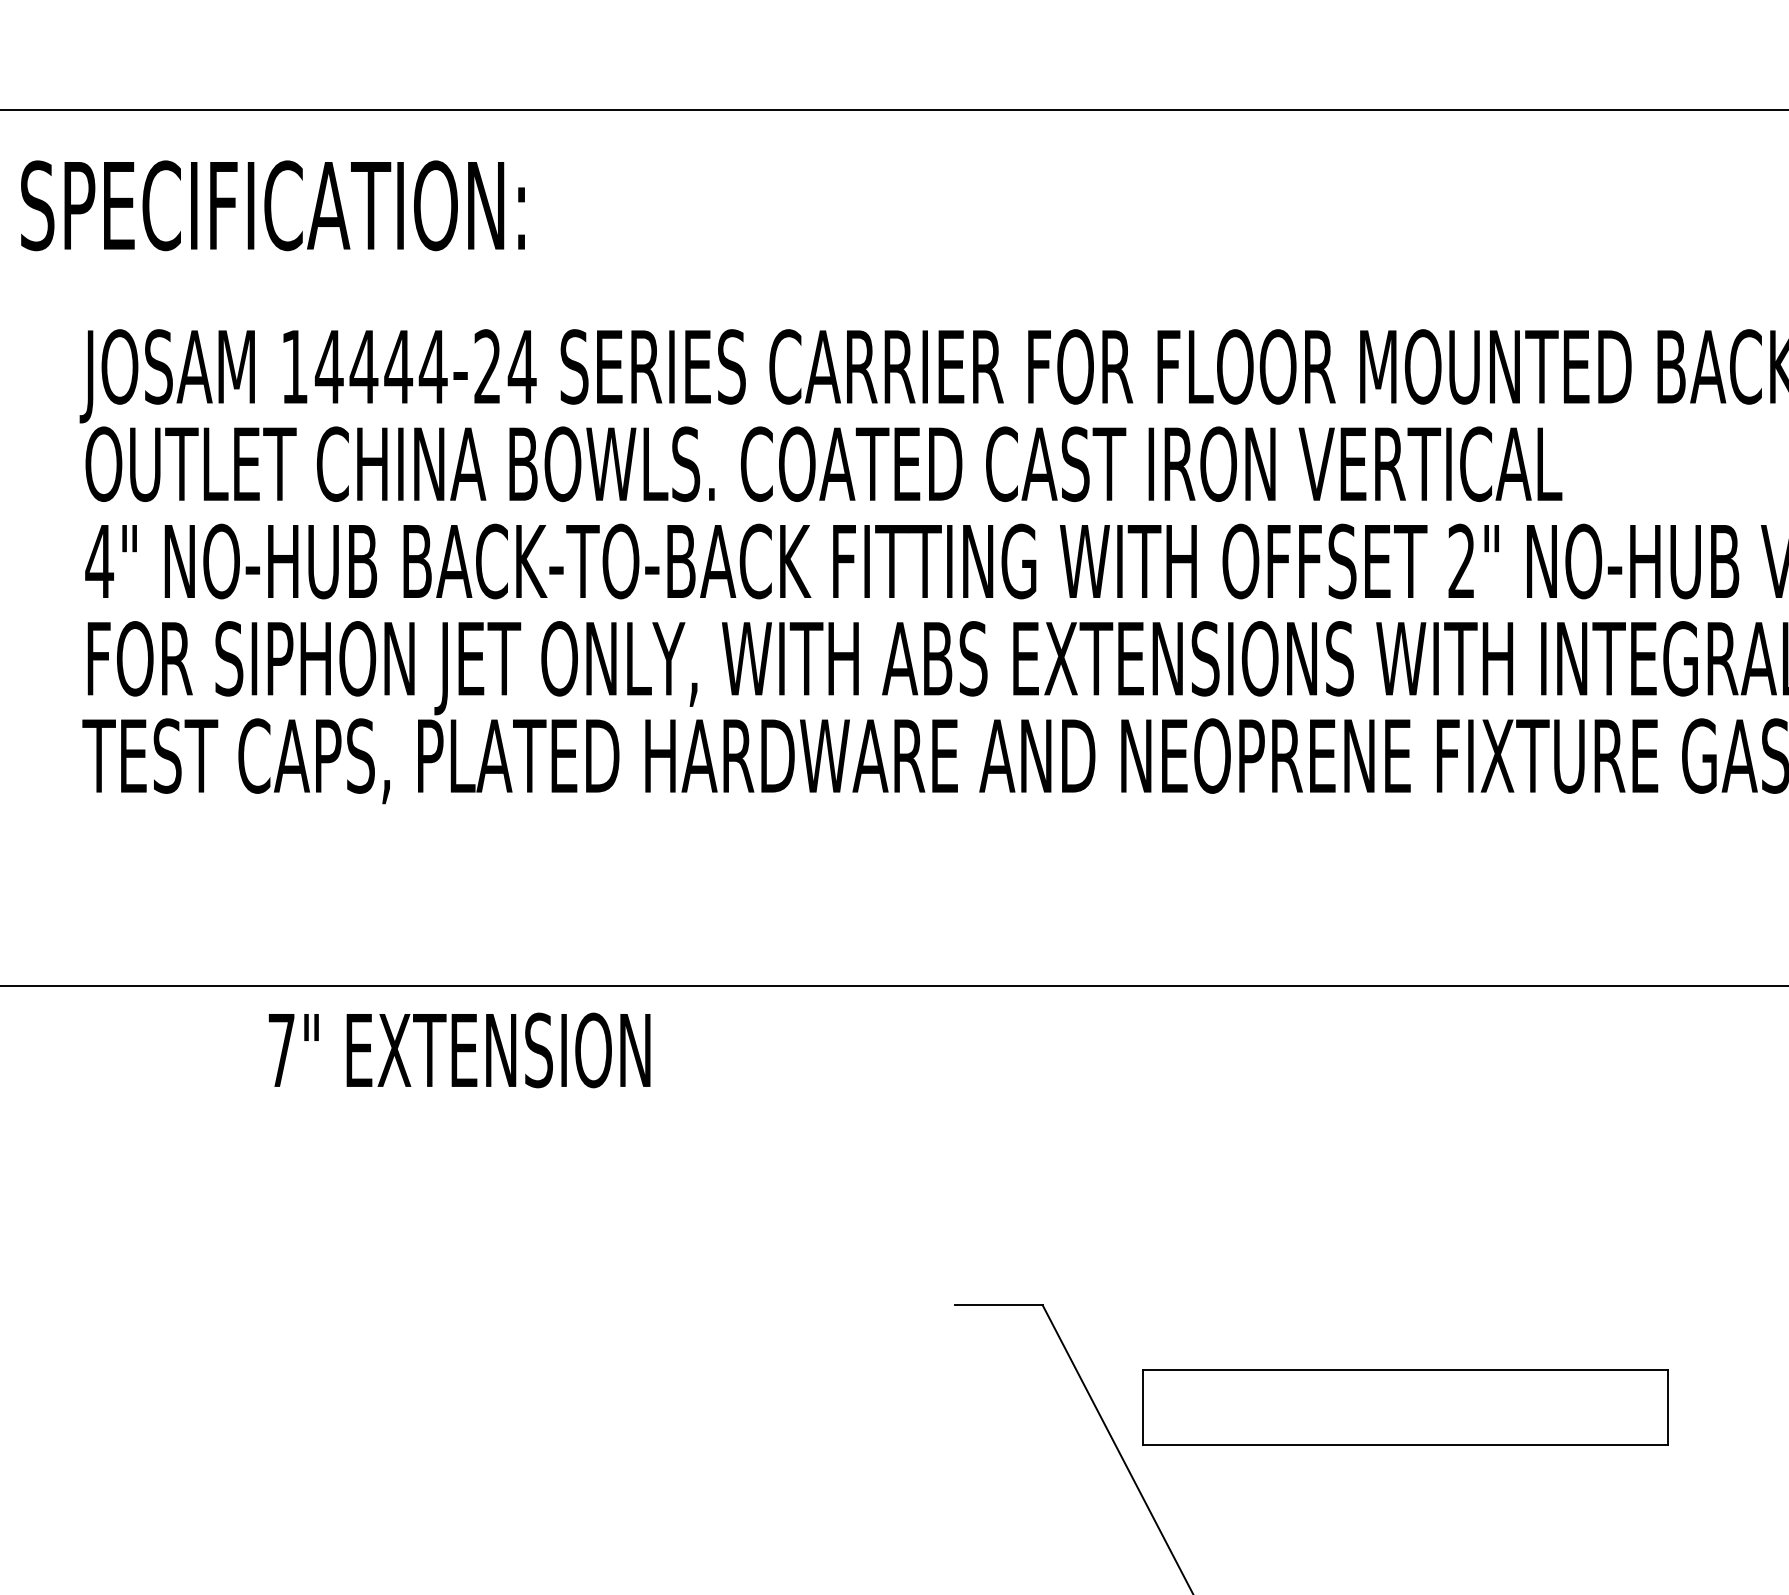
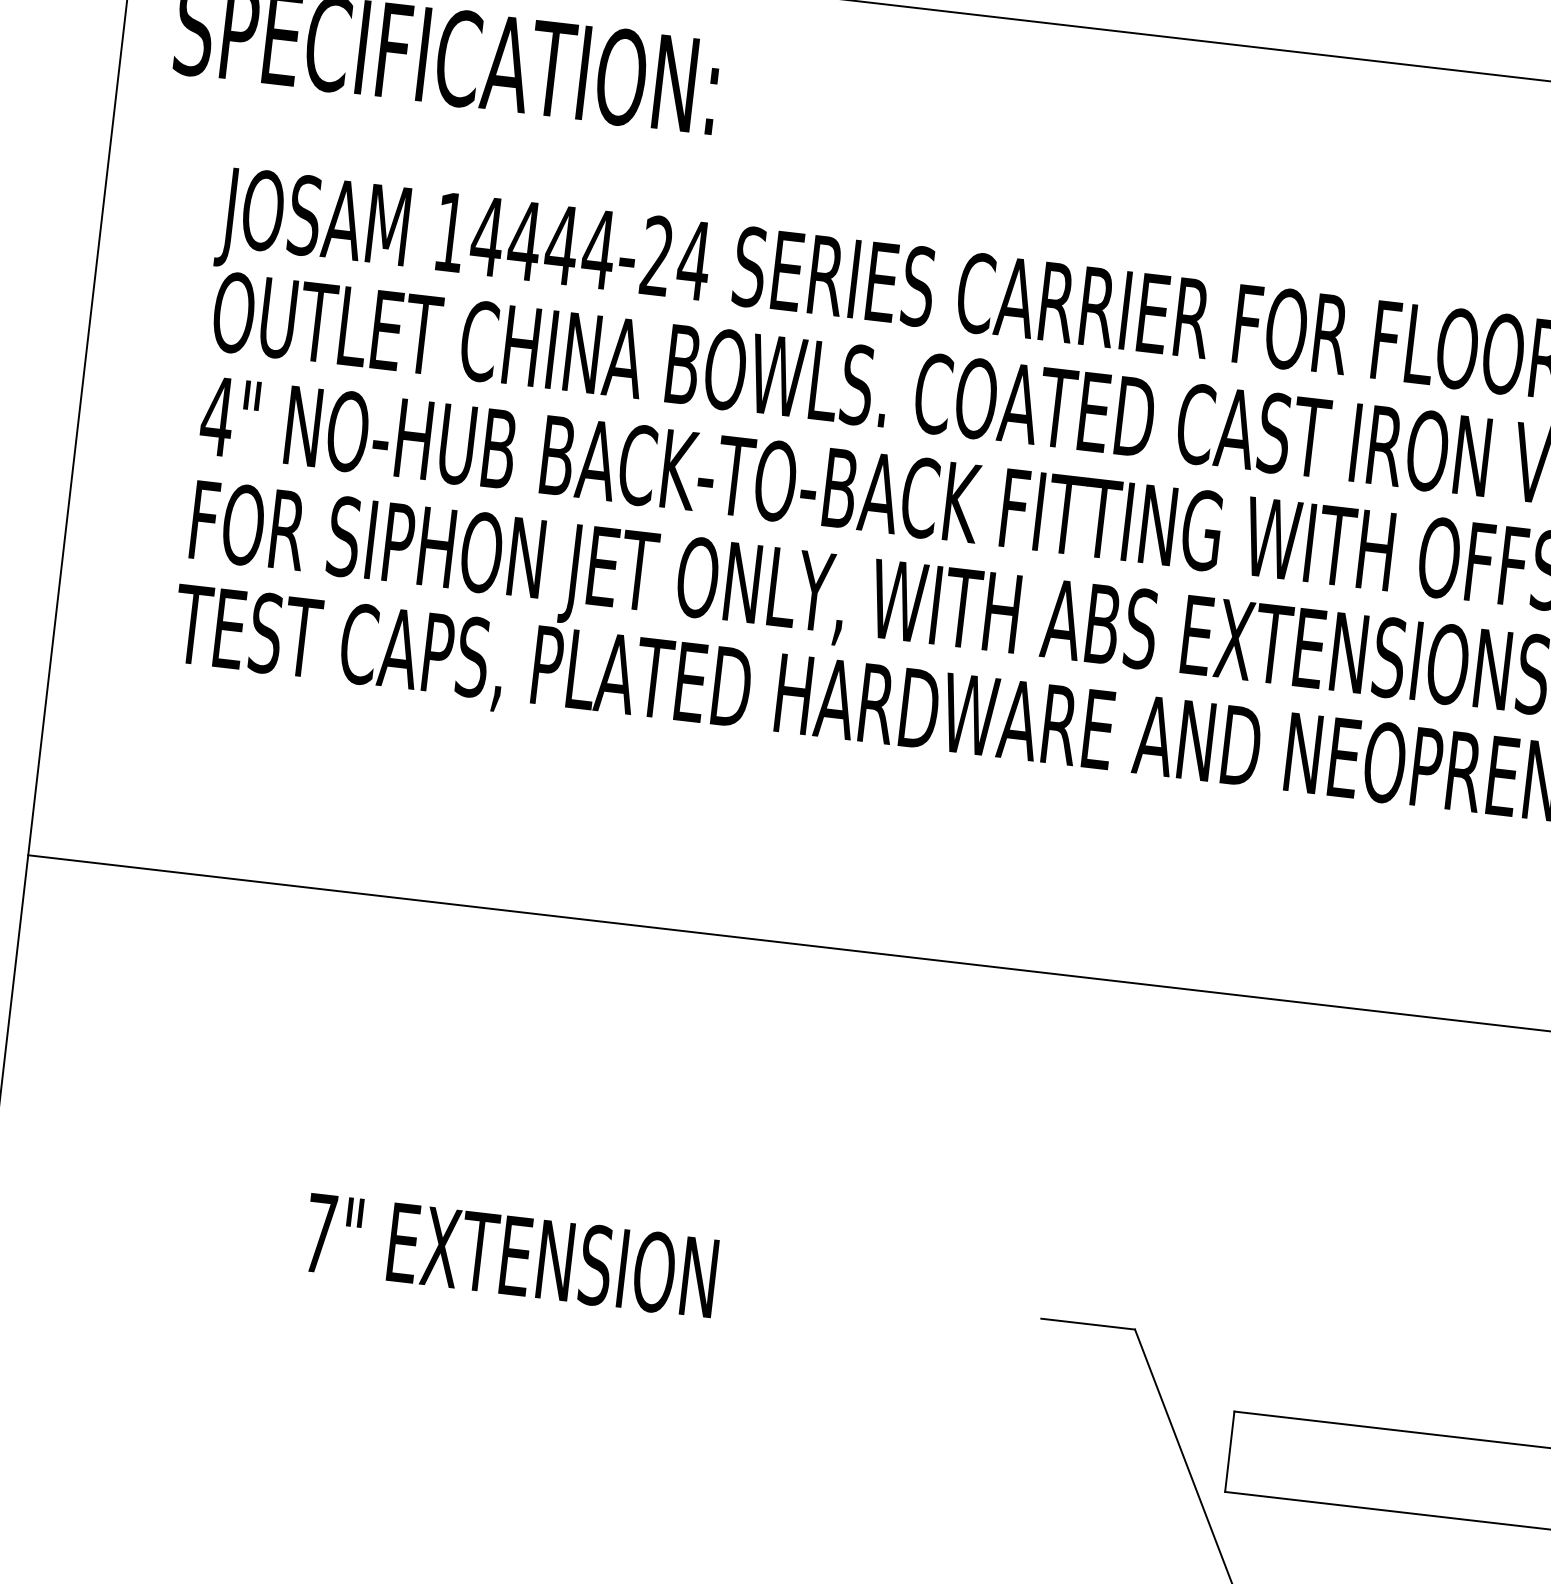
text: (459, 1050) -> (510, 1255), moved

